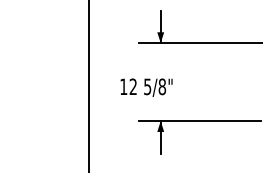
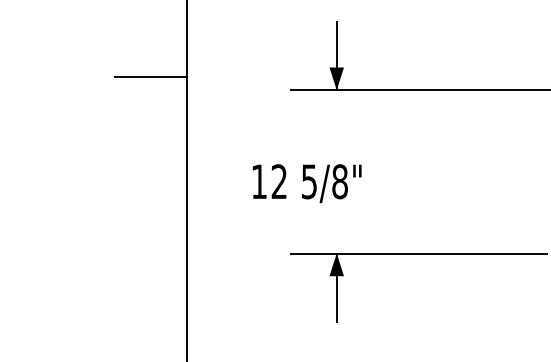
line: (72, 37) -> (151, 78), added

